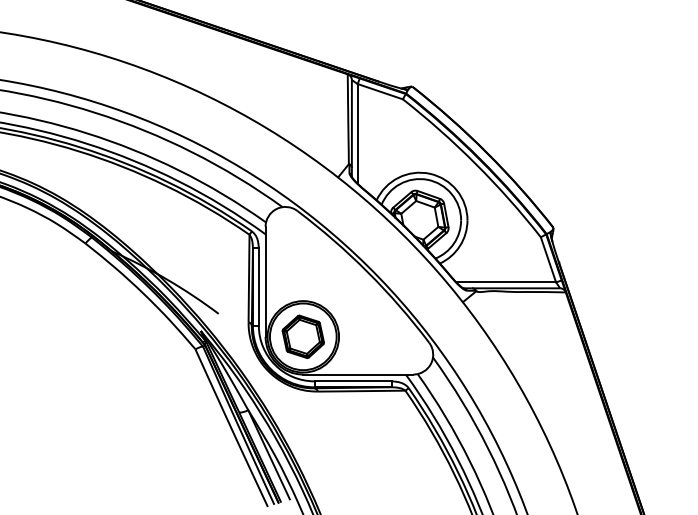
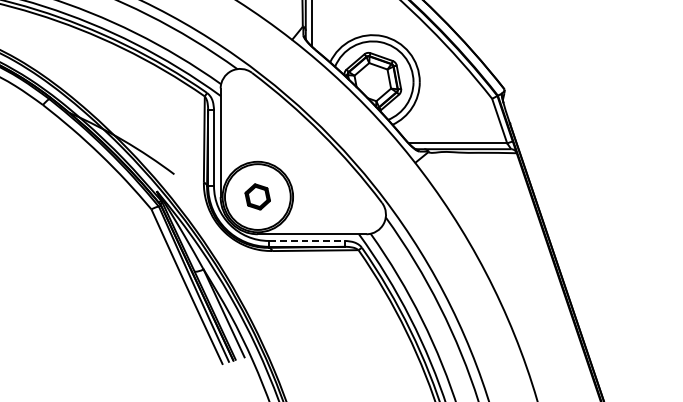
part: (302, 336) -> (257, 196), size x0.6
line: (353, 381) -> (307, 241), solid -> dashed

